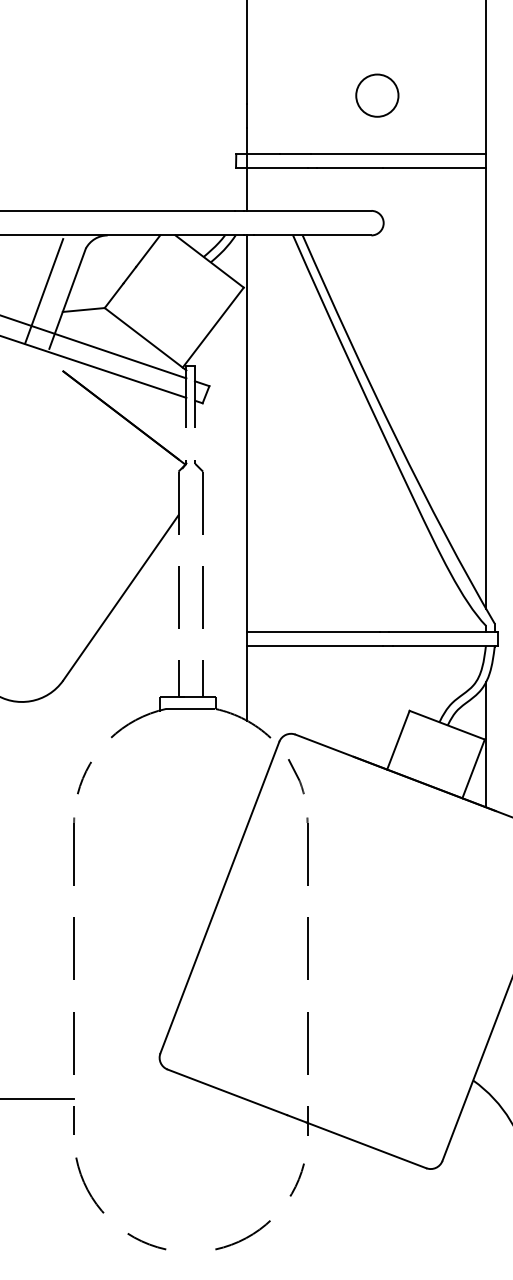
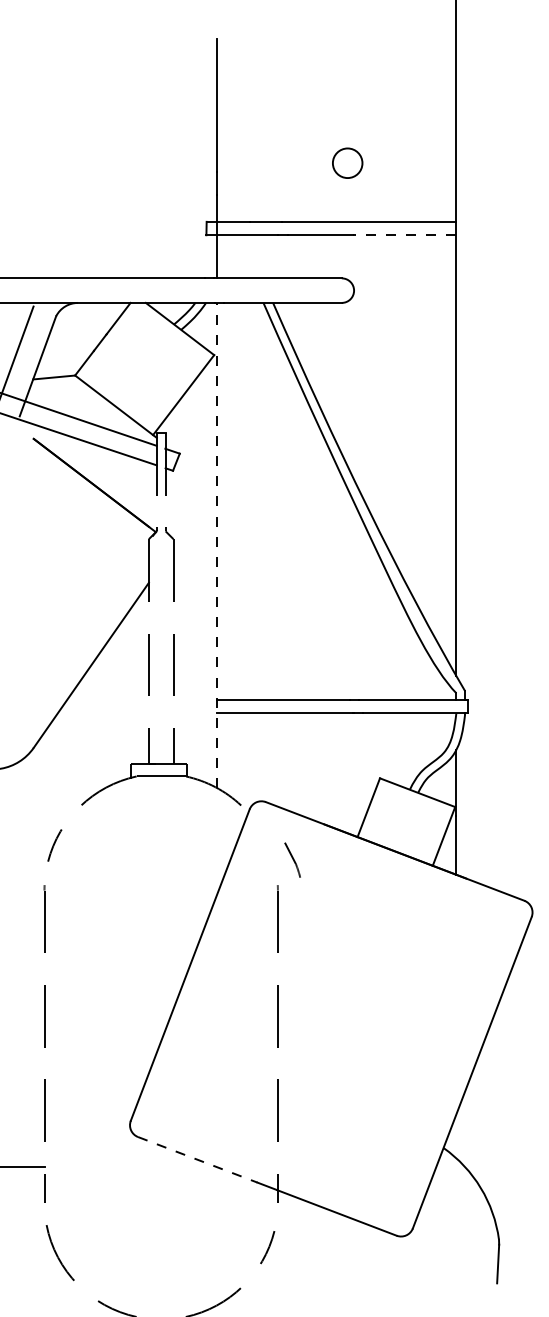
circle: (377, 96) -> (347, 163), size x0.7
line: (434, 168) -> (404, 235), solid -> dashed
line: (247, 478) -> (217, 545), solid -> dashed
part: (296, 776) -> (292, 859), moved
line: (227, 1092) -> (197, 1159), solid -> dashed

